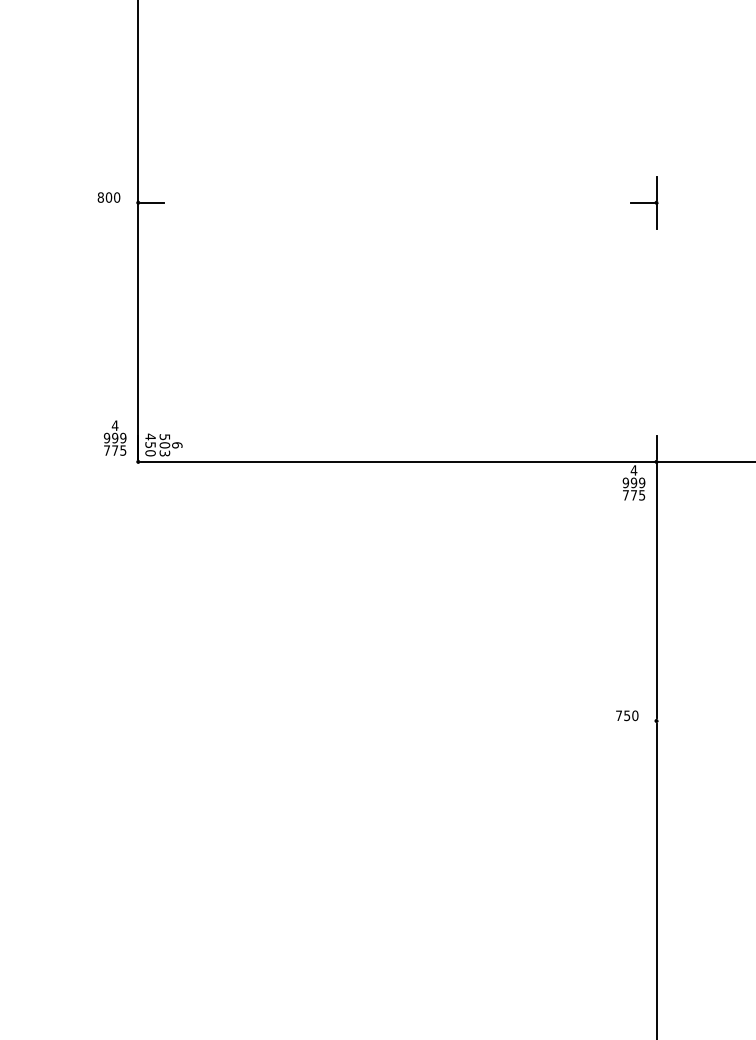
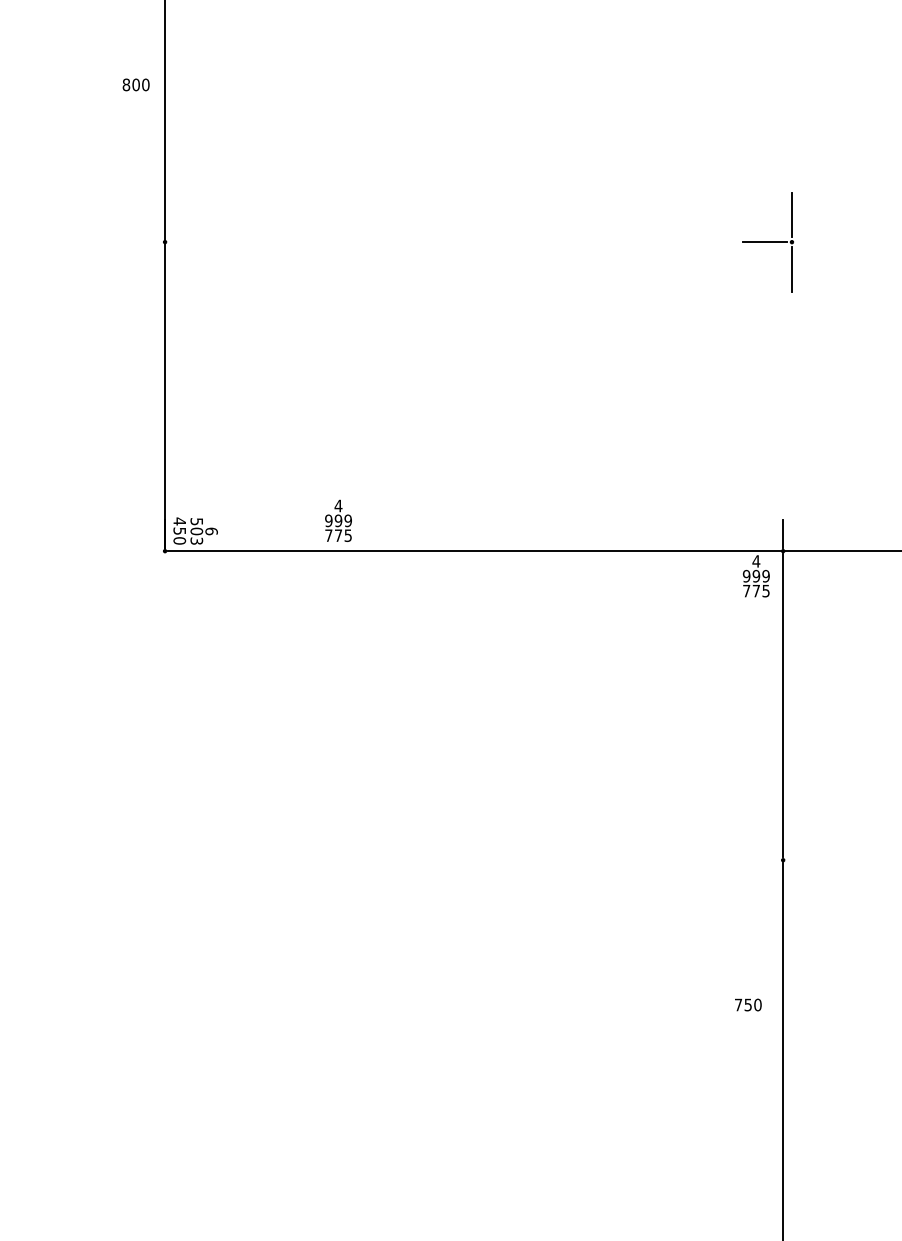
text: (108, 197) -> (135, 84), moved
part: (644, 202) -> (768, 241), size x1.6
line: (152, 203) -> (181, 242), removed
text: (115, 437) -> (338, 520), moved
text: (627, 715) -> (748, 1004), moved

